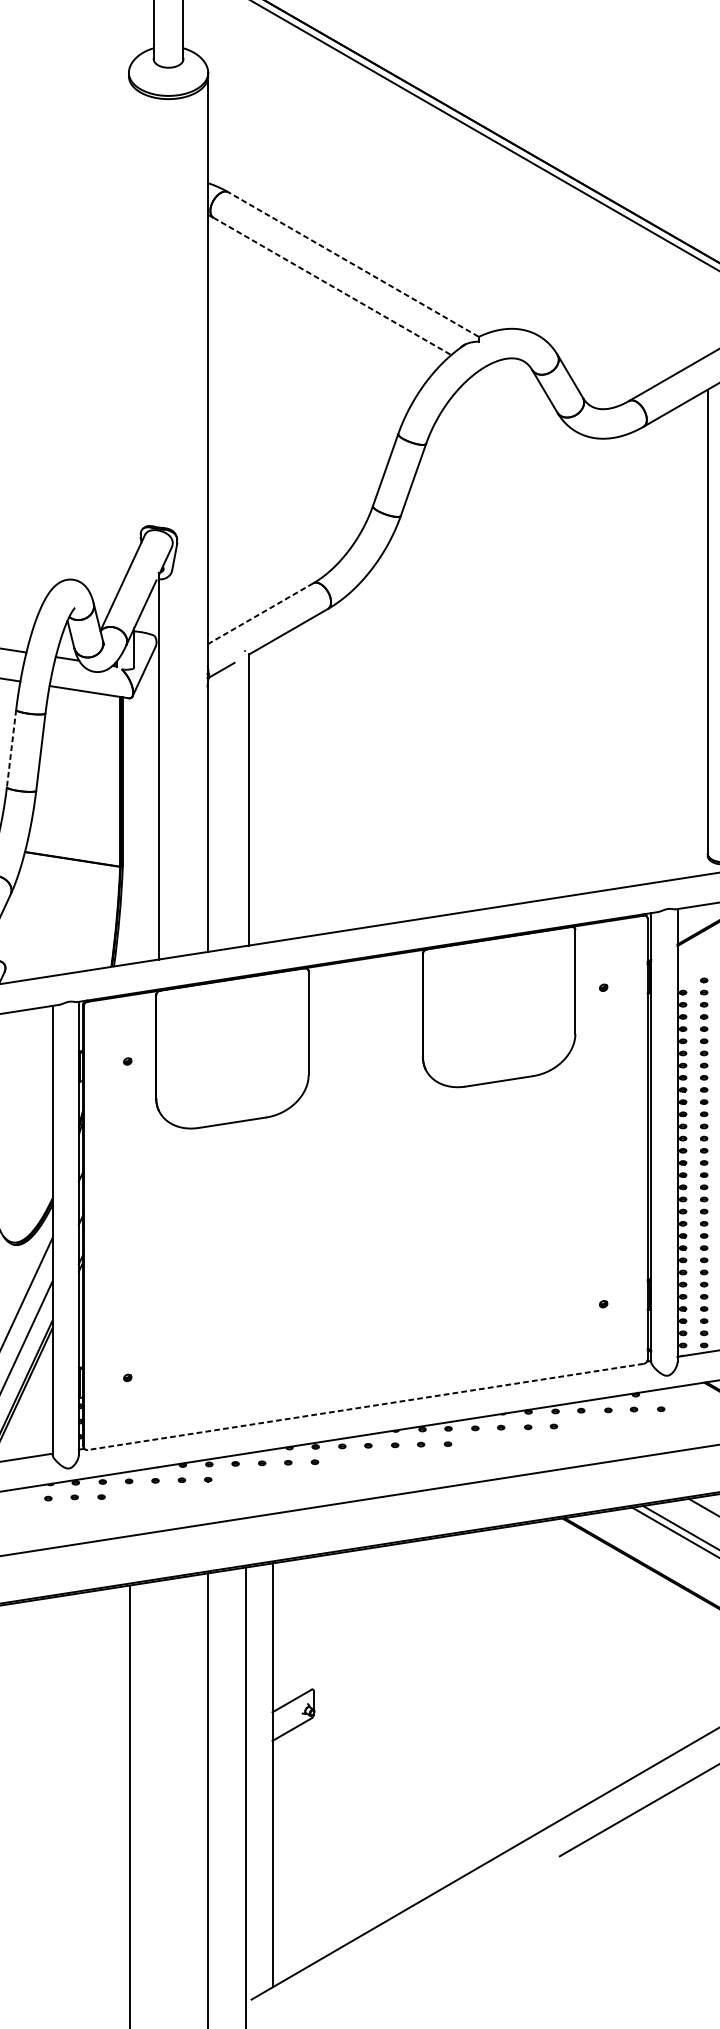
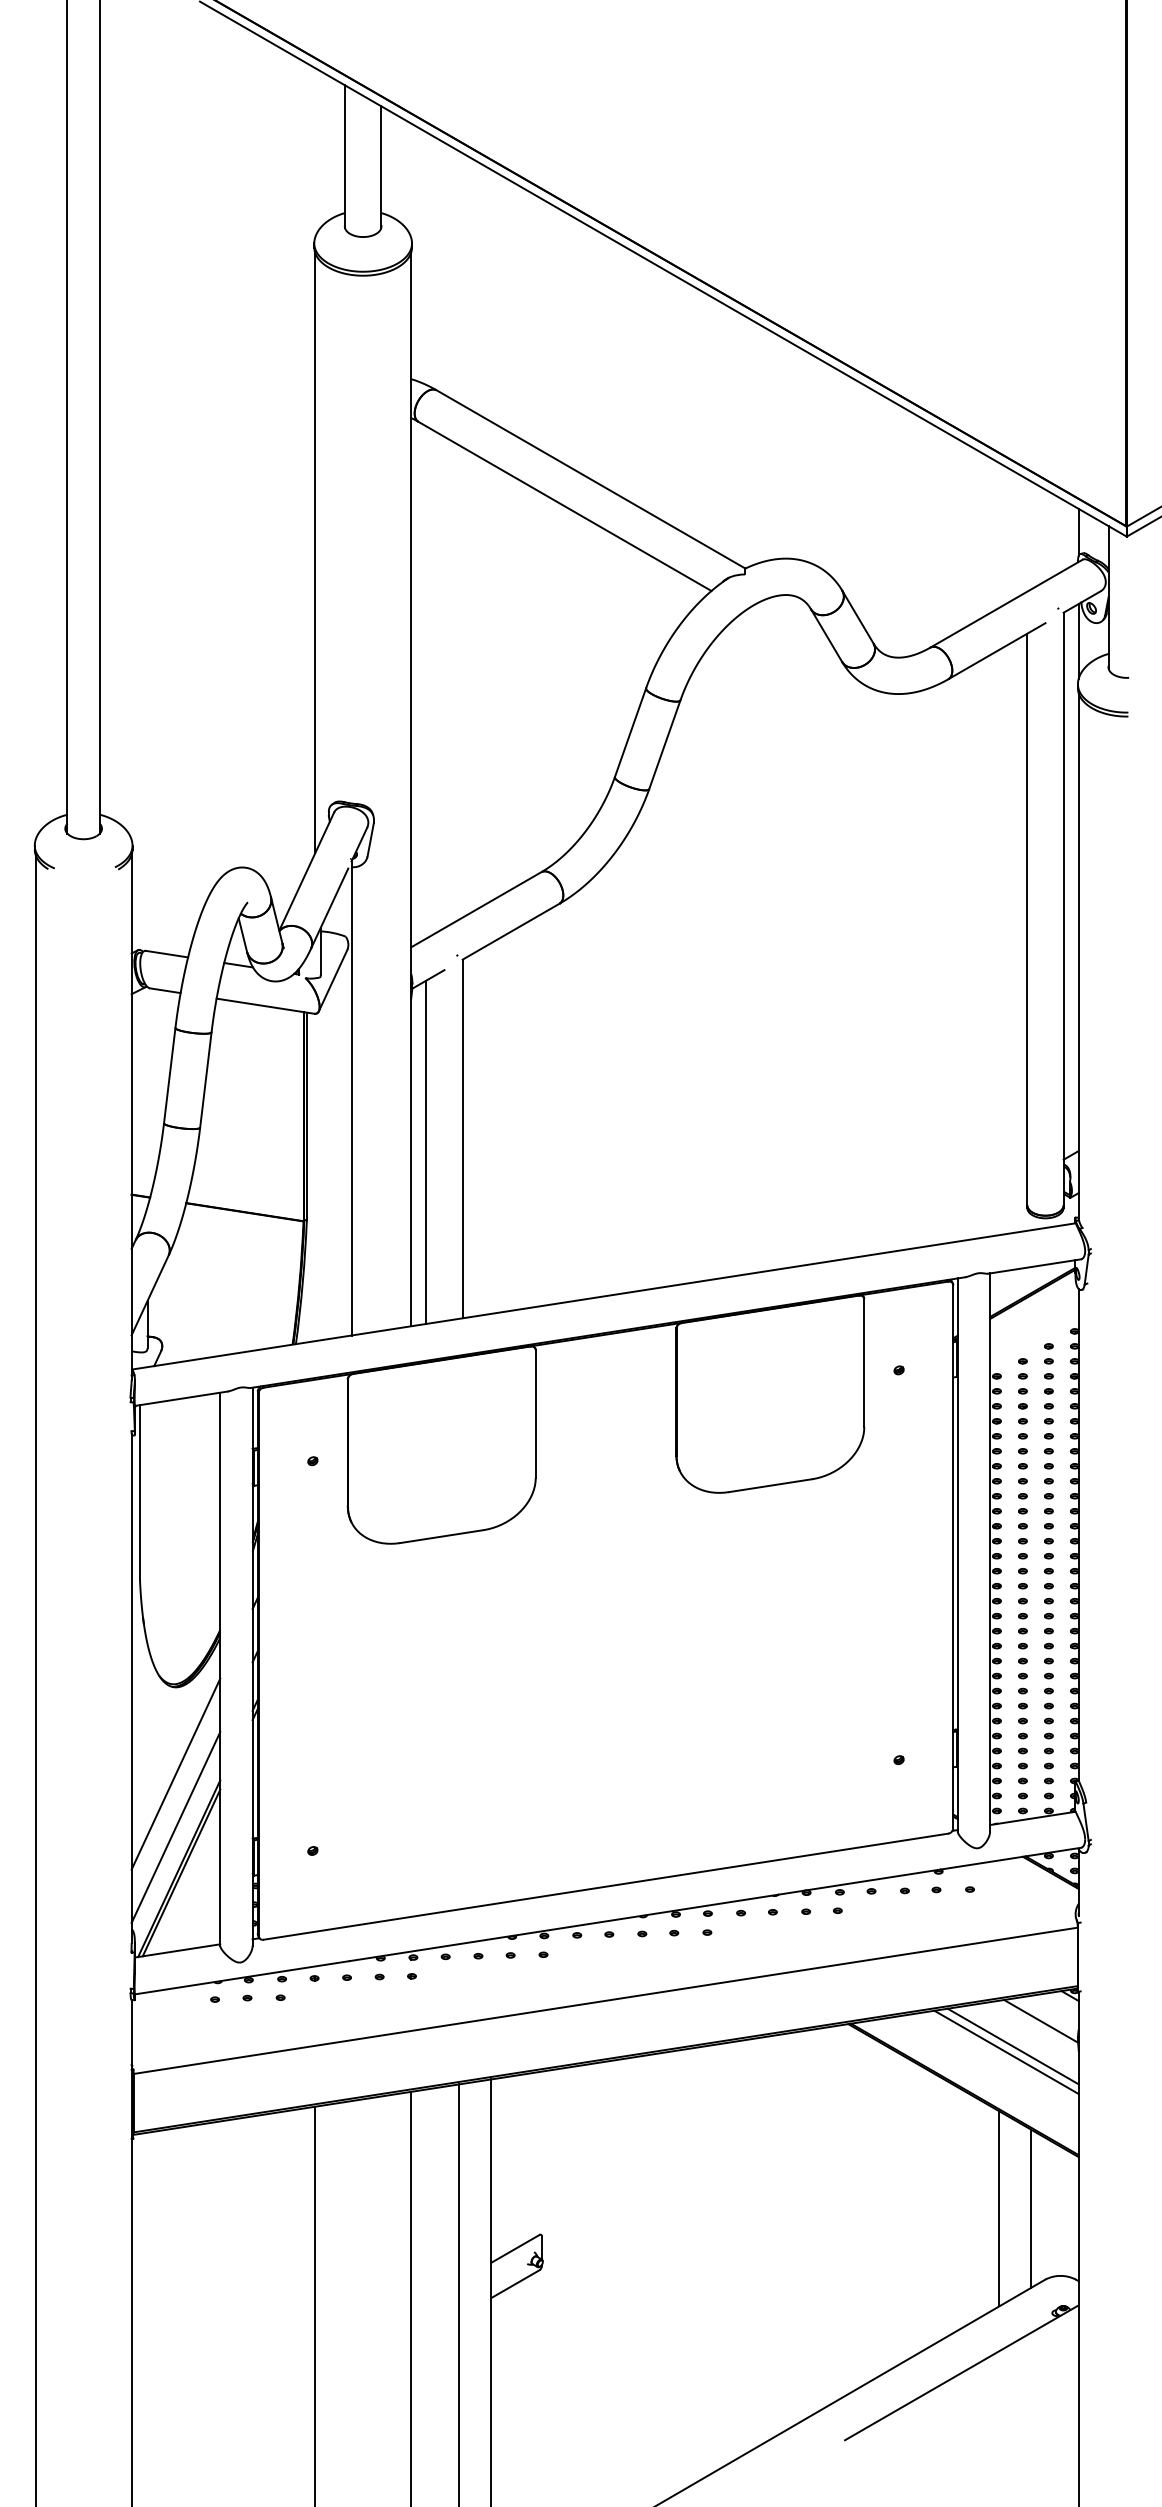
line: (353, 264) -> (590, 479), dashed -> solid
line: (332, 286) -> (565, 506), dashed -> solid
line: (129, 323) -> (315, 552), added
line: (259, 614) -> (475, 910), dashed -> solid
line: (11, 748) -> (169, 1075), dashed -> solid
line: (219, 810) -> (426, 1151), added
line: (365, 1406) -> (605, 1886), dashed -> solid
line: (685, 1668) -> (999, 2208), added
line: (711, 1668) -> (1031, 2208), added

